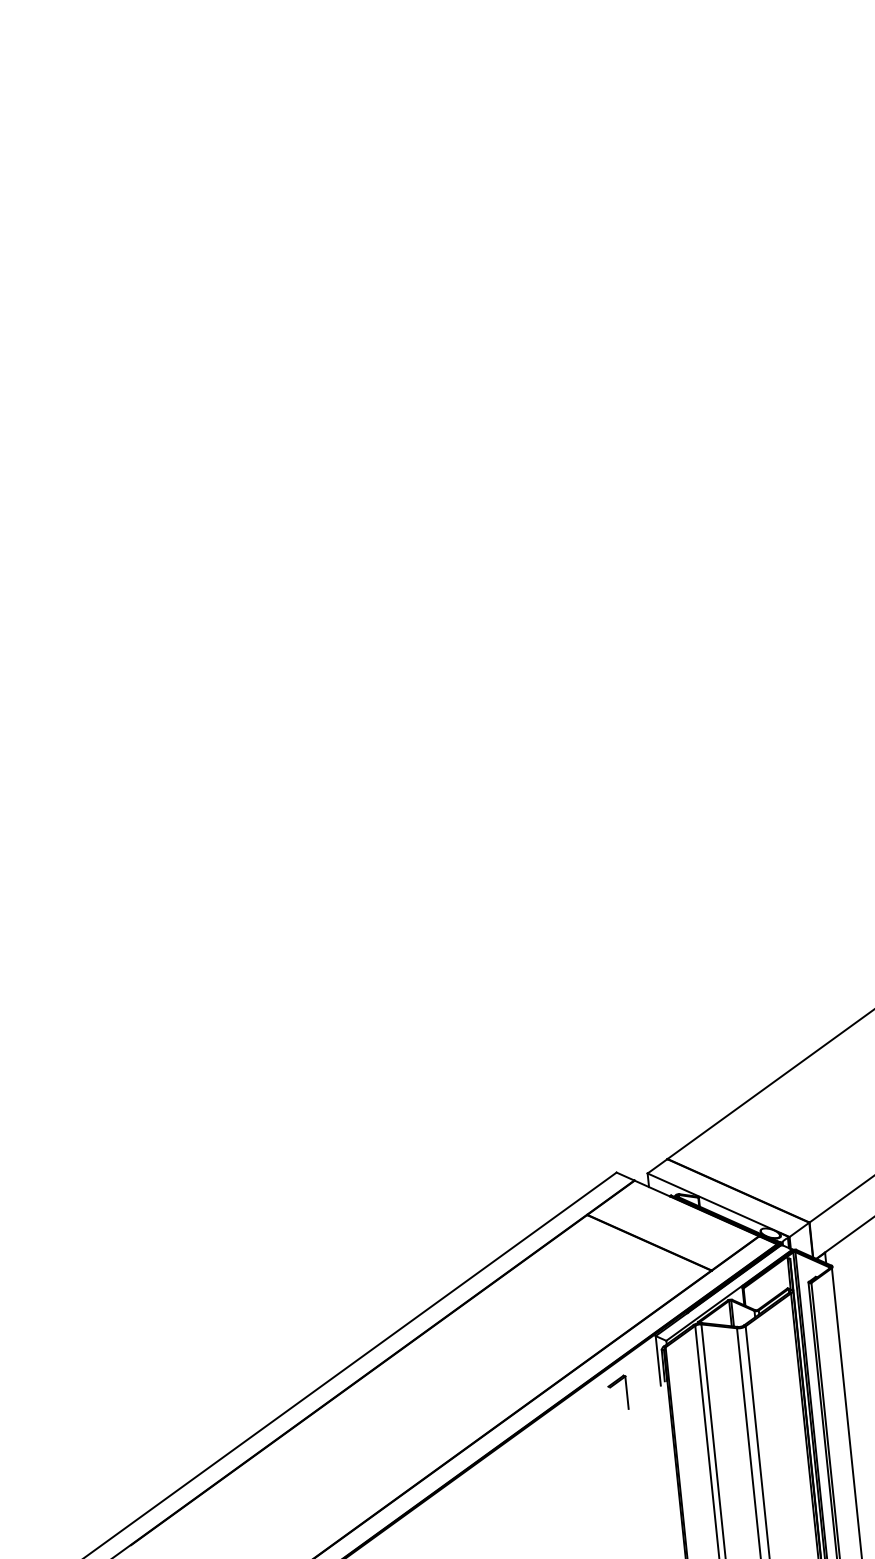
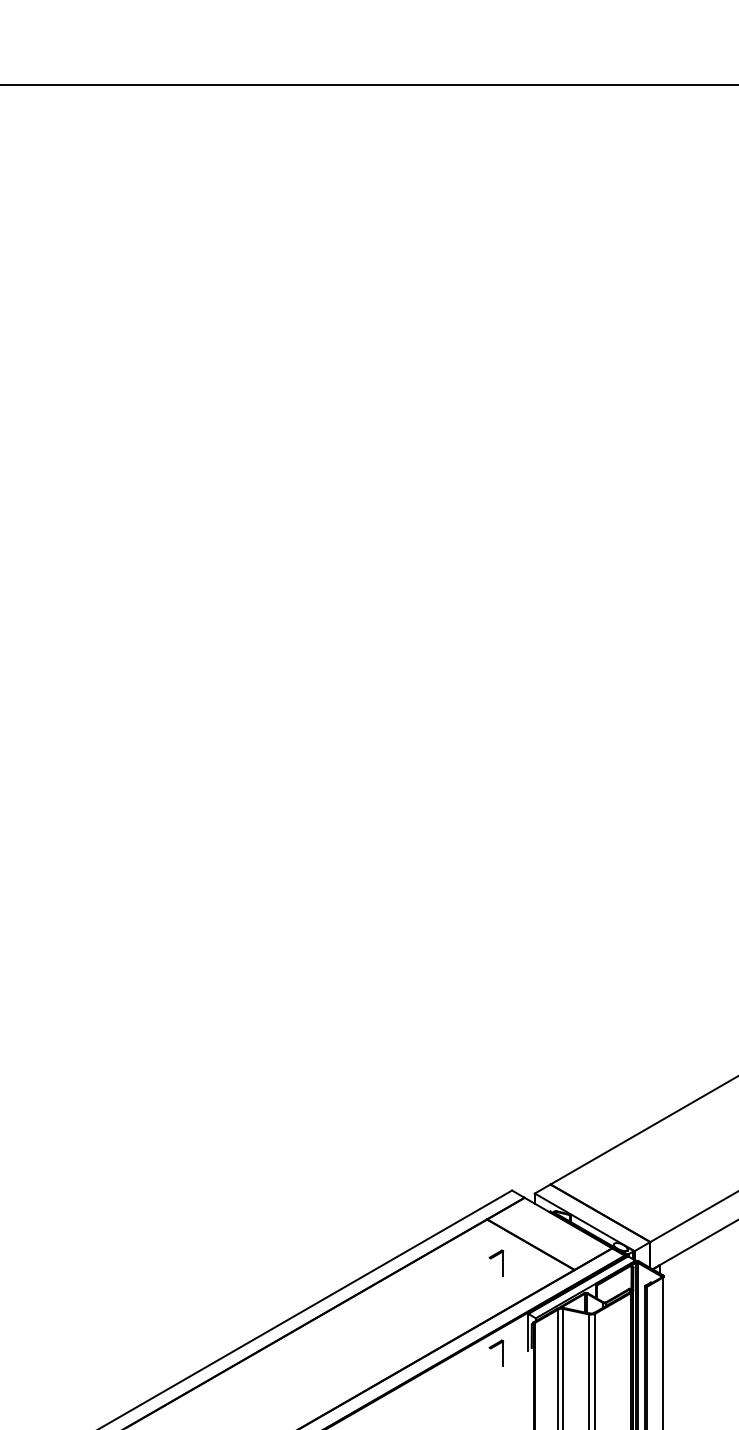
part: (605, 1271) -> (496, 1262), added

